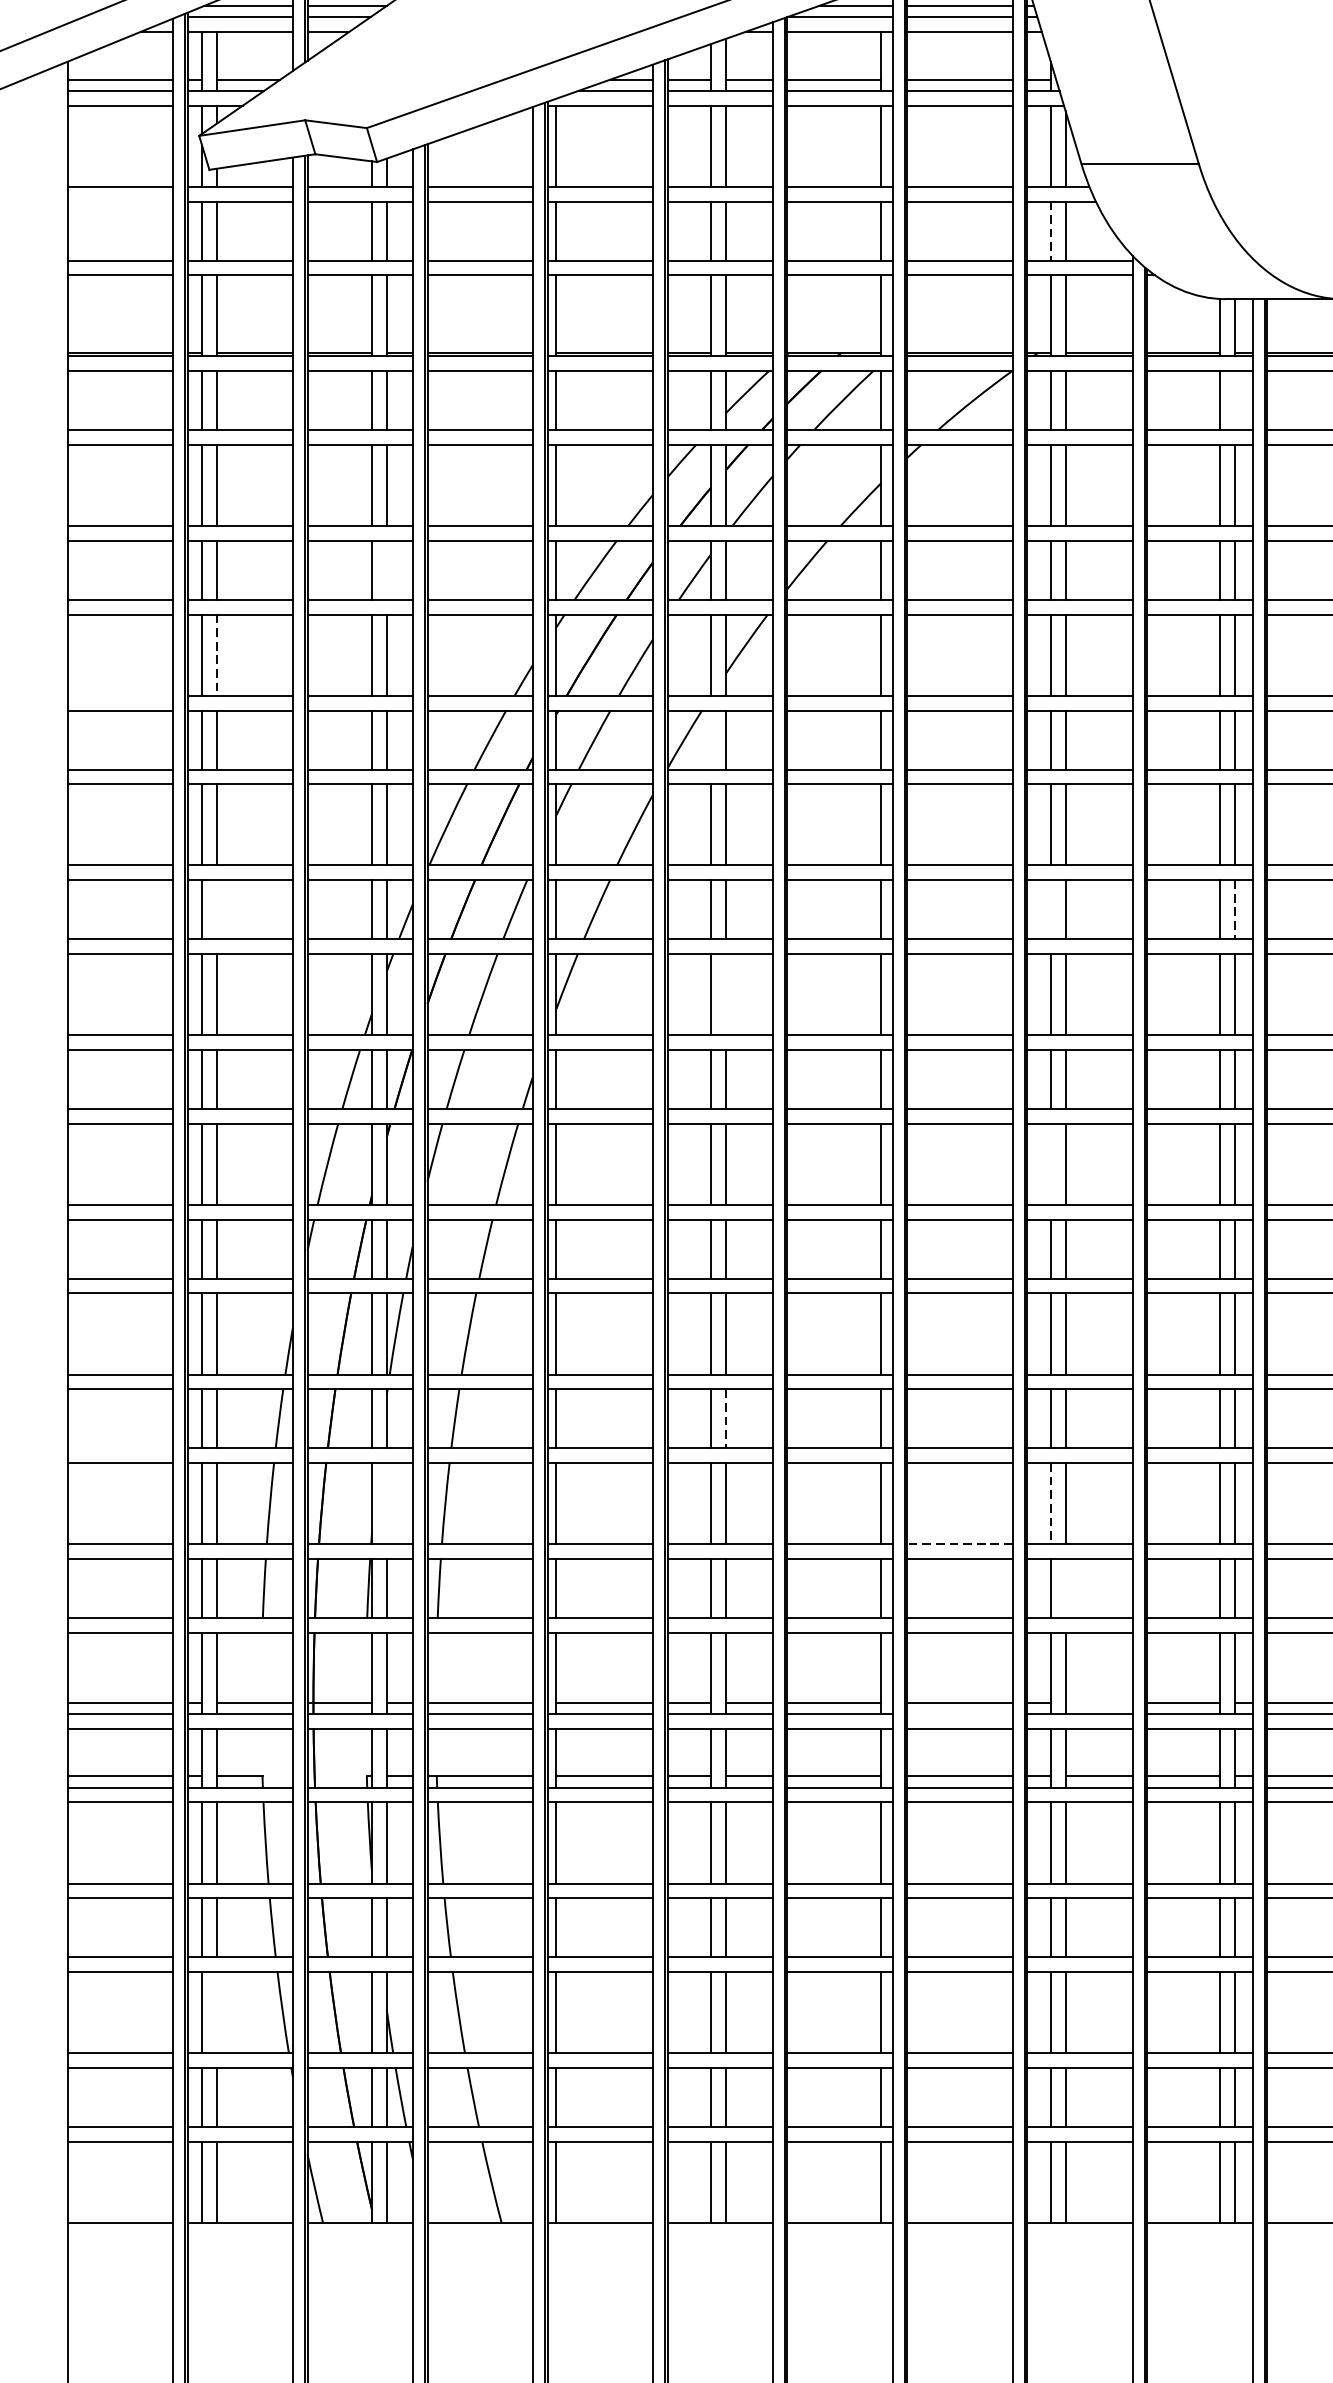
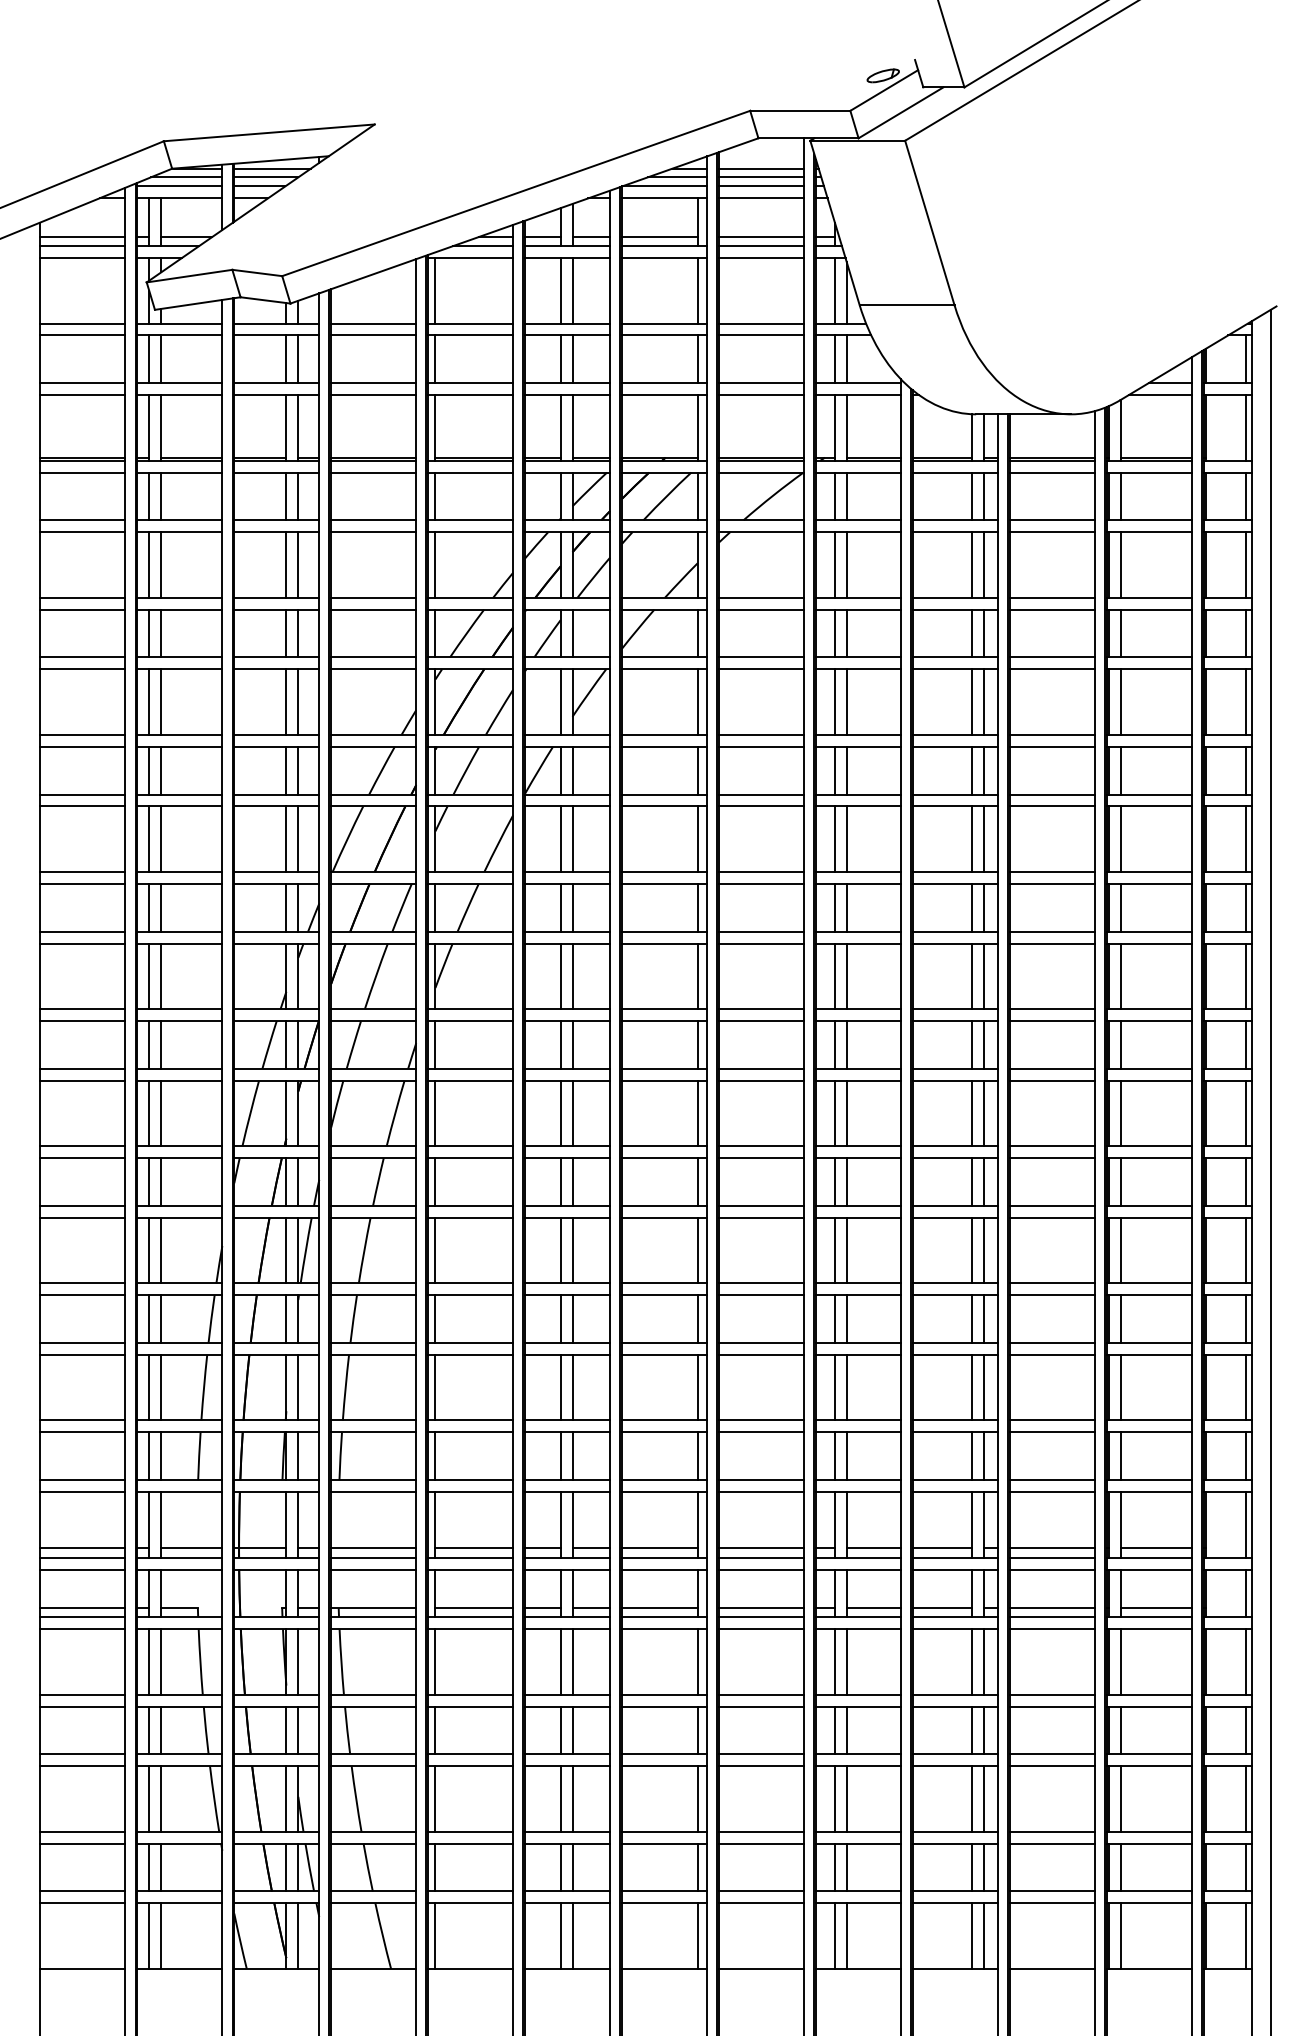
line: (119, 201) -> (82, 335), added
line: (1050, 231) -> (834, 359), dashed -> solid
line: (1234, 400) -> (983, 496), added
line: (387, 570) -> (298, 633), added
line: (217, 655) -> (161, 702), dashed -> solid
line: (119, 695) -> (82, 734), added
line: (711, 739) -> (560, 770), added
line: (217, 909) -> (161, 907), added
line: (1050, 909) -> (834, 907), added
line: (1234, 909) -> (983, 907), dashed -> solid
line: (726, 994) -> (572, 976), added
line: (1050, 1164) -> (834, 1113), added
line: (726, 1419) -> (572, 1319), dashed -> solid
line: (119, 1447) -> (82, 1342), added
line: (387, 1503) -> (298, 1387), added
line: (1050, 1503) -> (834, 1387), dashed -> solid
line: (959, 1544) -> (761, 1420), dashed -> solid
line: (1065, 1588) -> (846, 1456), added
line: (1098, 1702) -> (873, 1548), added
line: (959, 1713) -> (761, 1557), added
line: (217, 2012) -> (161, 1798), added

